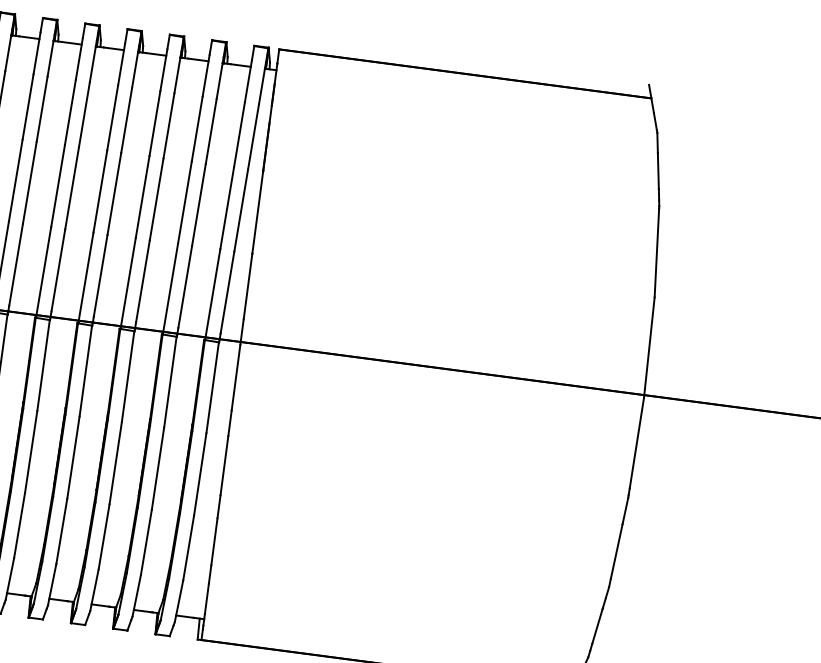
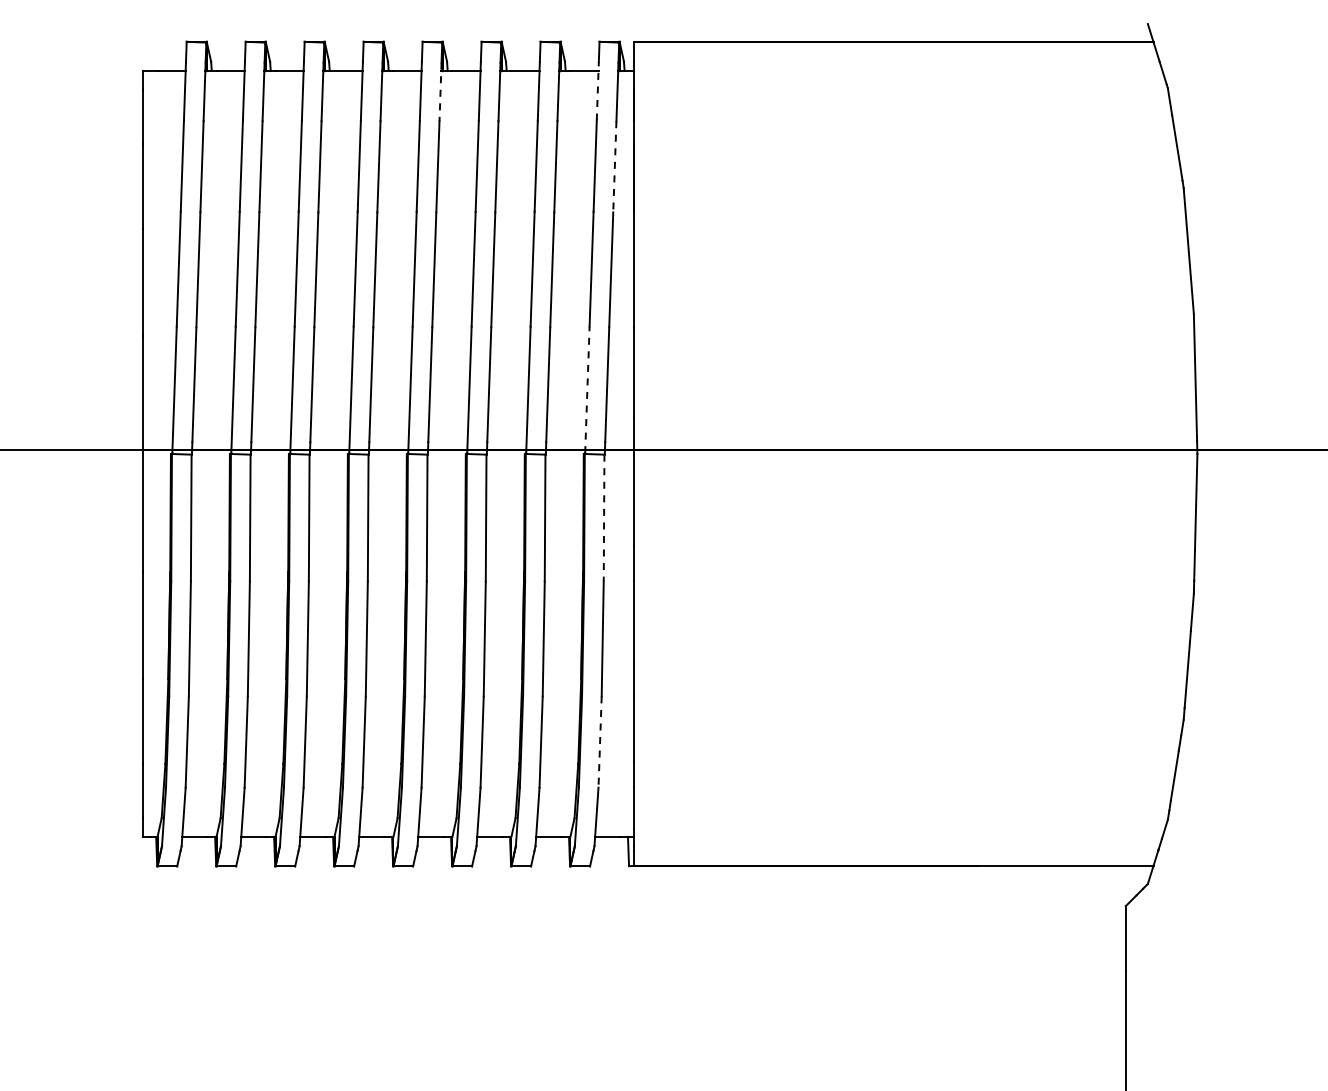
line: (135, 67) -> (440, 92), solid -> dashed
line: (248, 80) -> (597, 90), solid -> dashed
line: (253, 136) -> (614, 166), solid -> dashed
line: (212, 294) -> (587, 389), solid -> dashed
line: (212, 388) -> (604, 518), solid -> dashed
line: (188, 548) -> (600, 742), solid -> dashed

